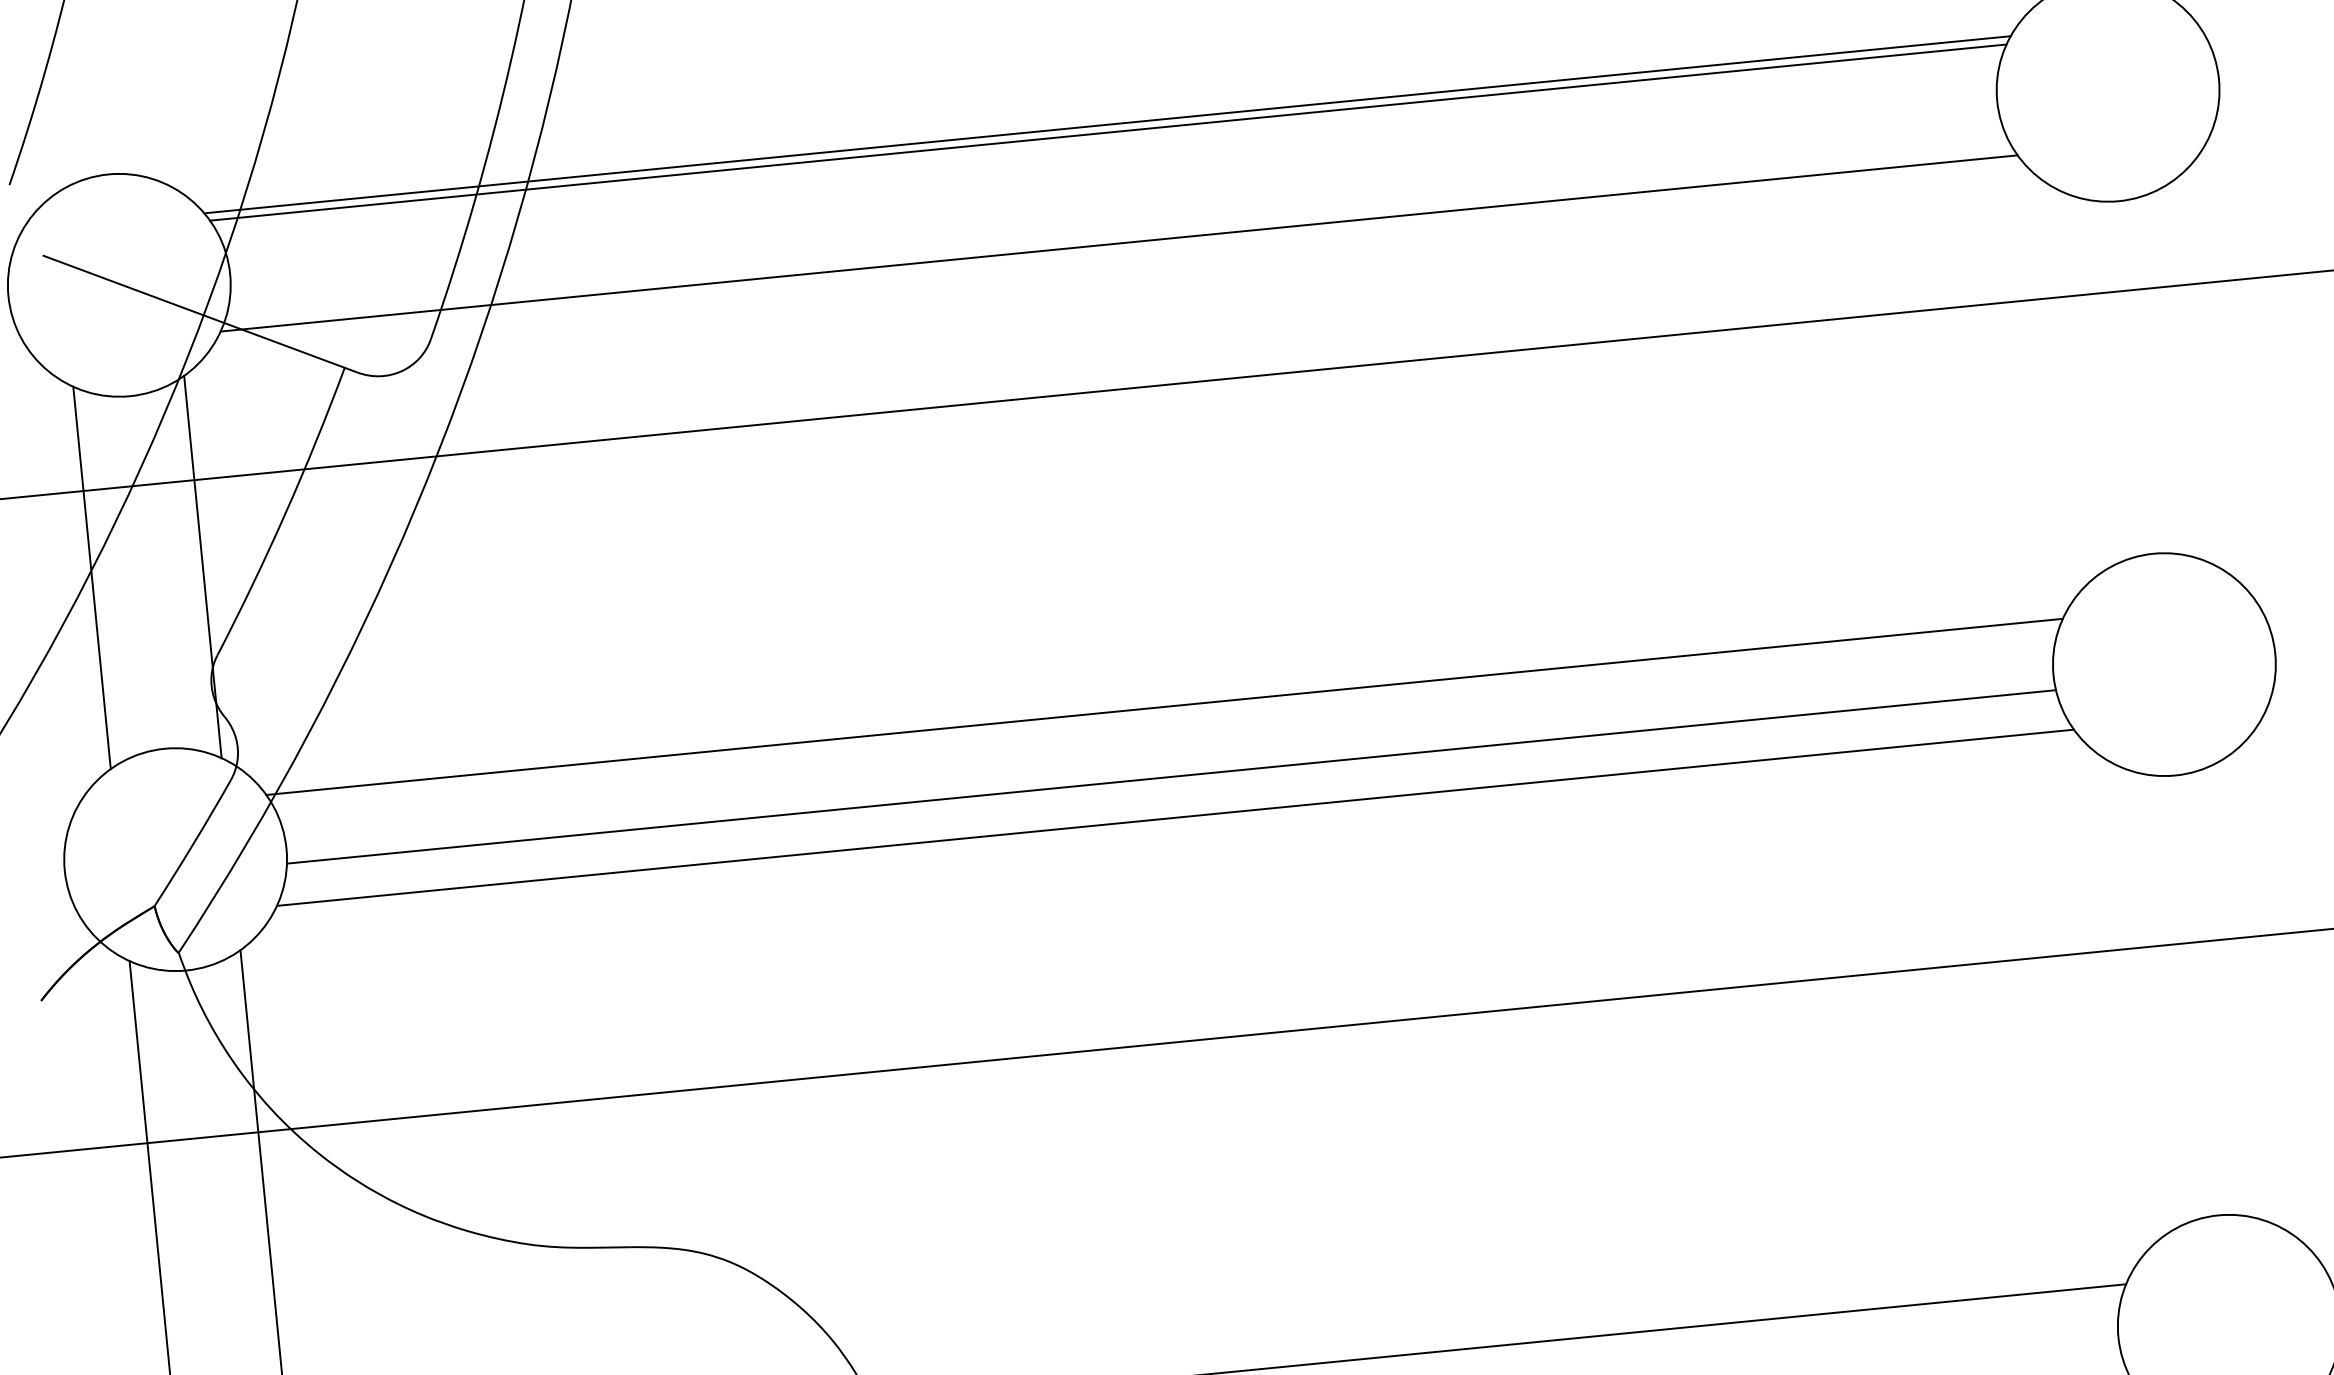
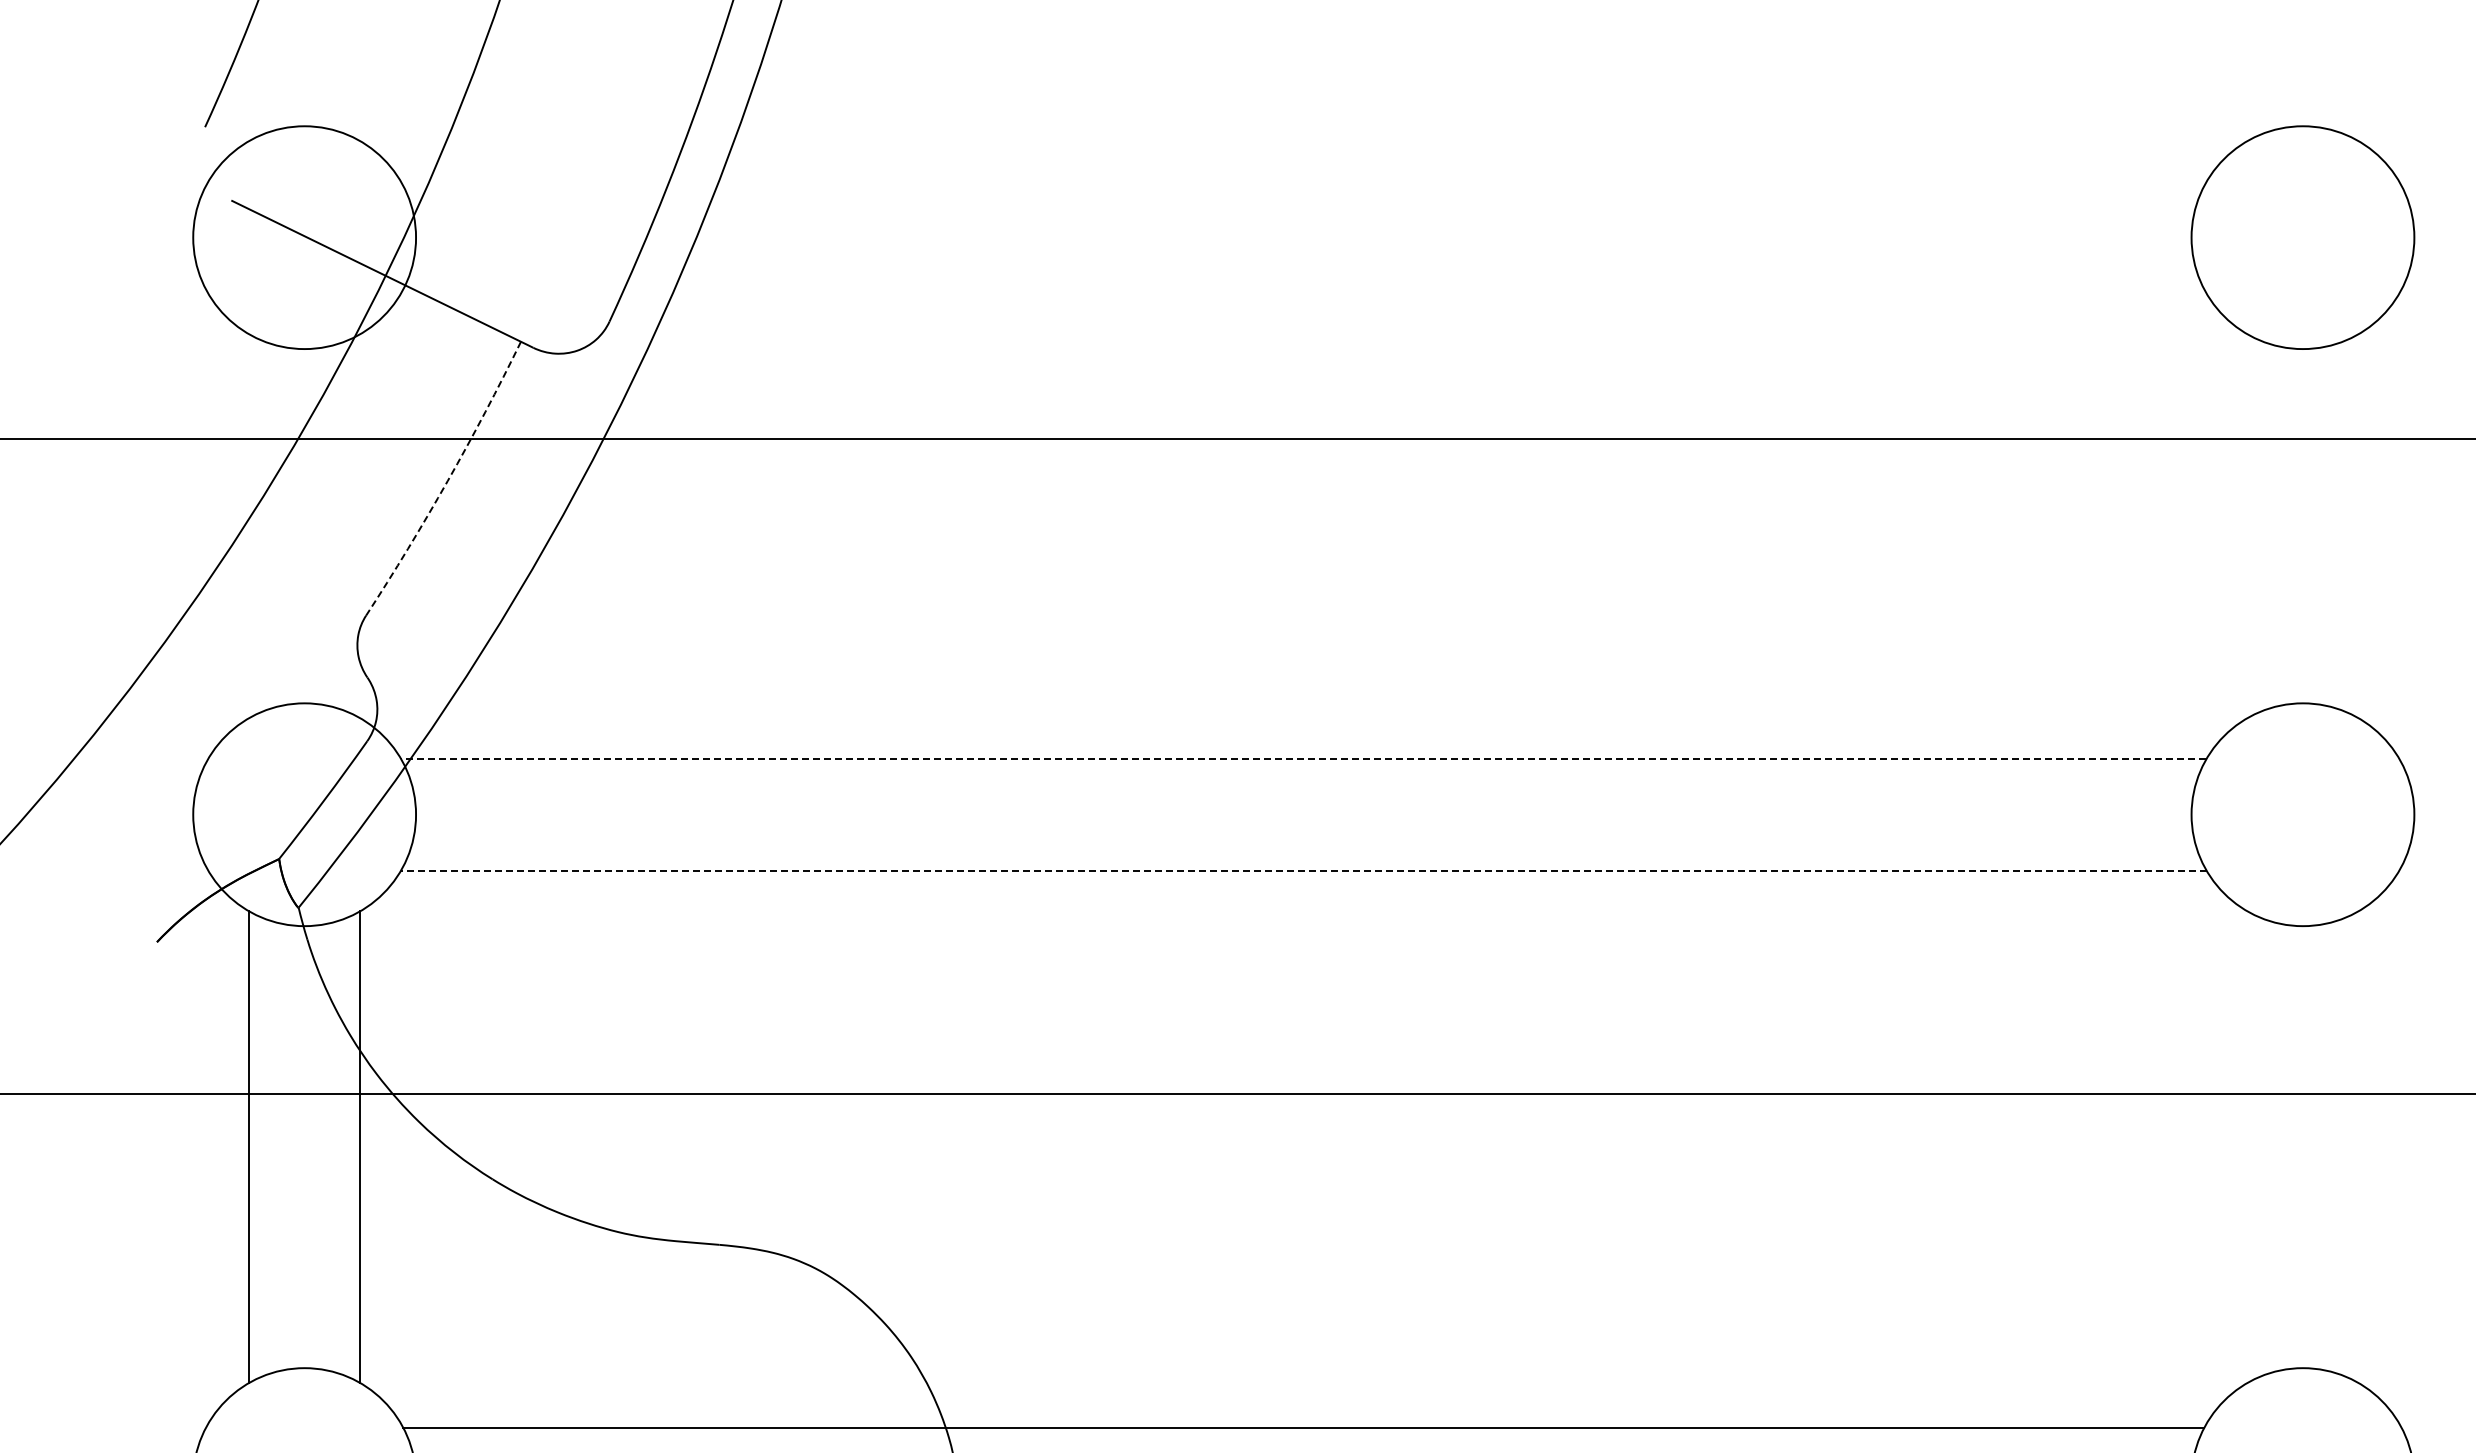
line: (1107, 124) -> (1303, 174), removed
line: (1108, 132) -> (1303, 182), removed
line: (1118, 243) -> (1303, 293), removed
arc: (285, 514) -> (447, 481), solid -> dashed
line: (203, 567) -> (360, 526), removed
line: (91, 578) -> (248, 526), removed
line: (1164, 707) -> (1303, 759), solid -> dashed
line: (1171, 776) -> (1303, 829), removed
line: (1175, 817) -> (1303, 870), solid -> dashed

